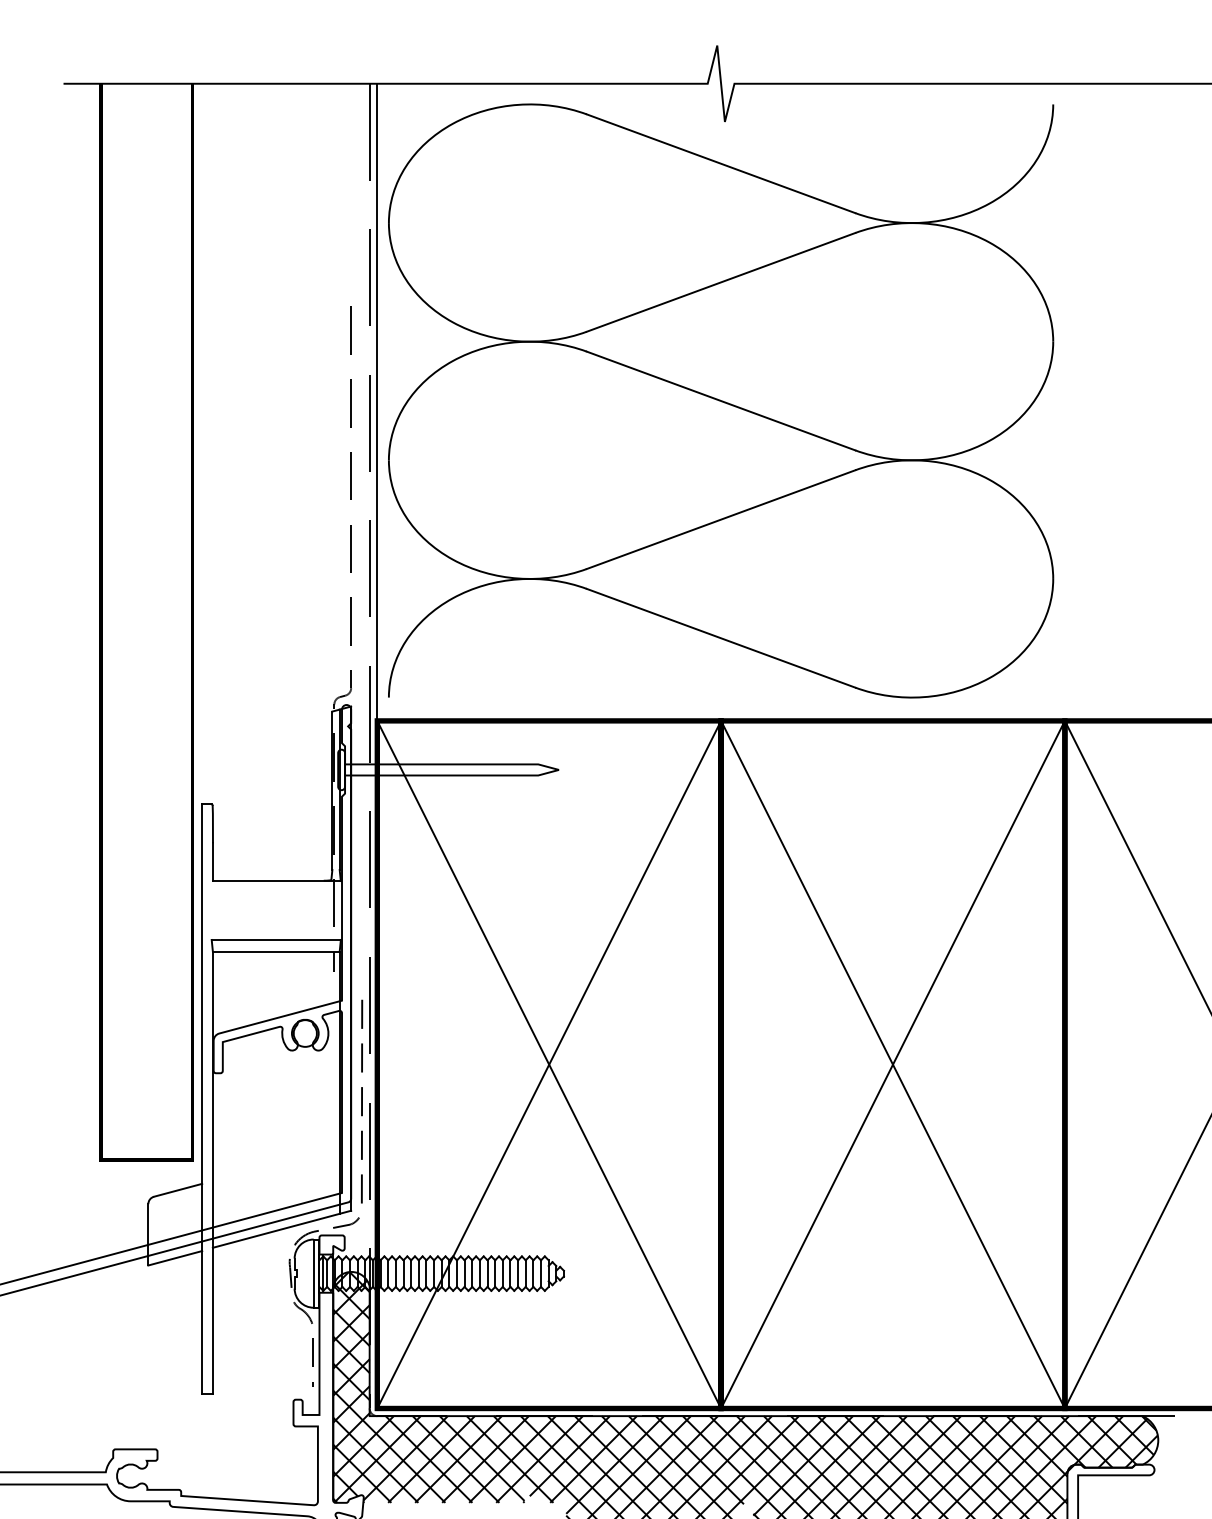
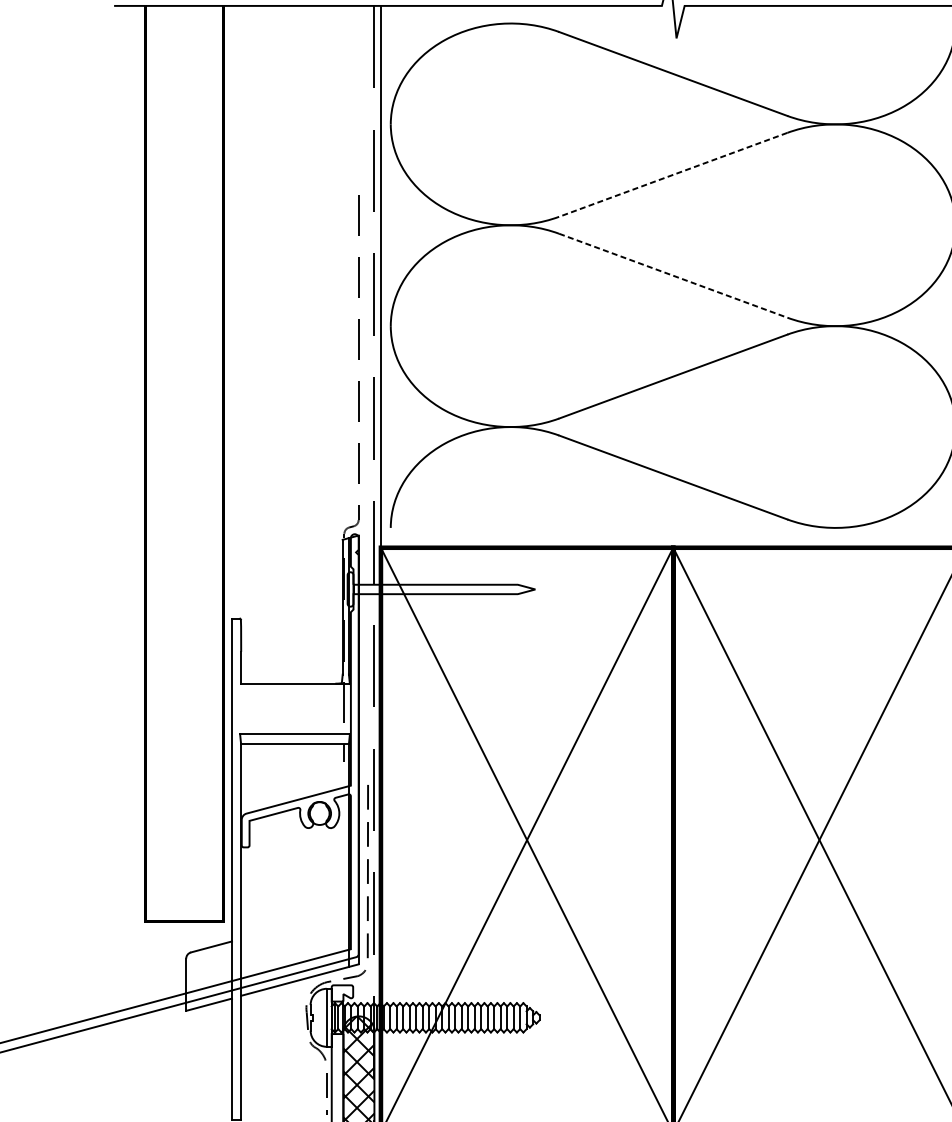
line: (721, 282) -> (673, 174), solid -> dashed
line: (721, 401) -> (673, 276), solid -> dashed

